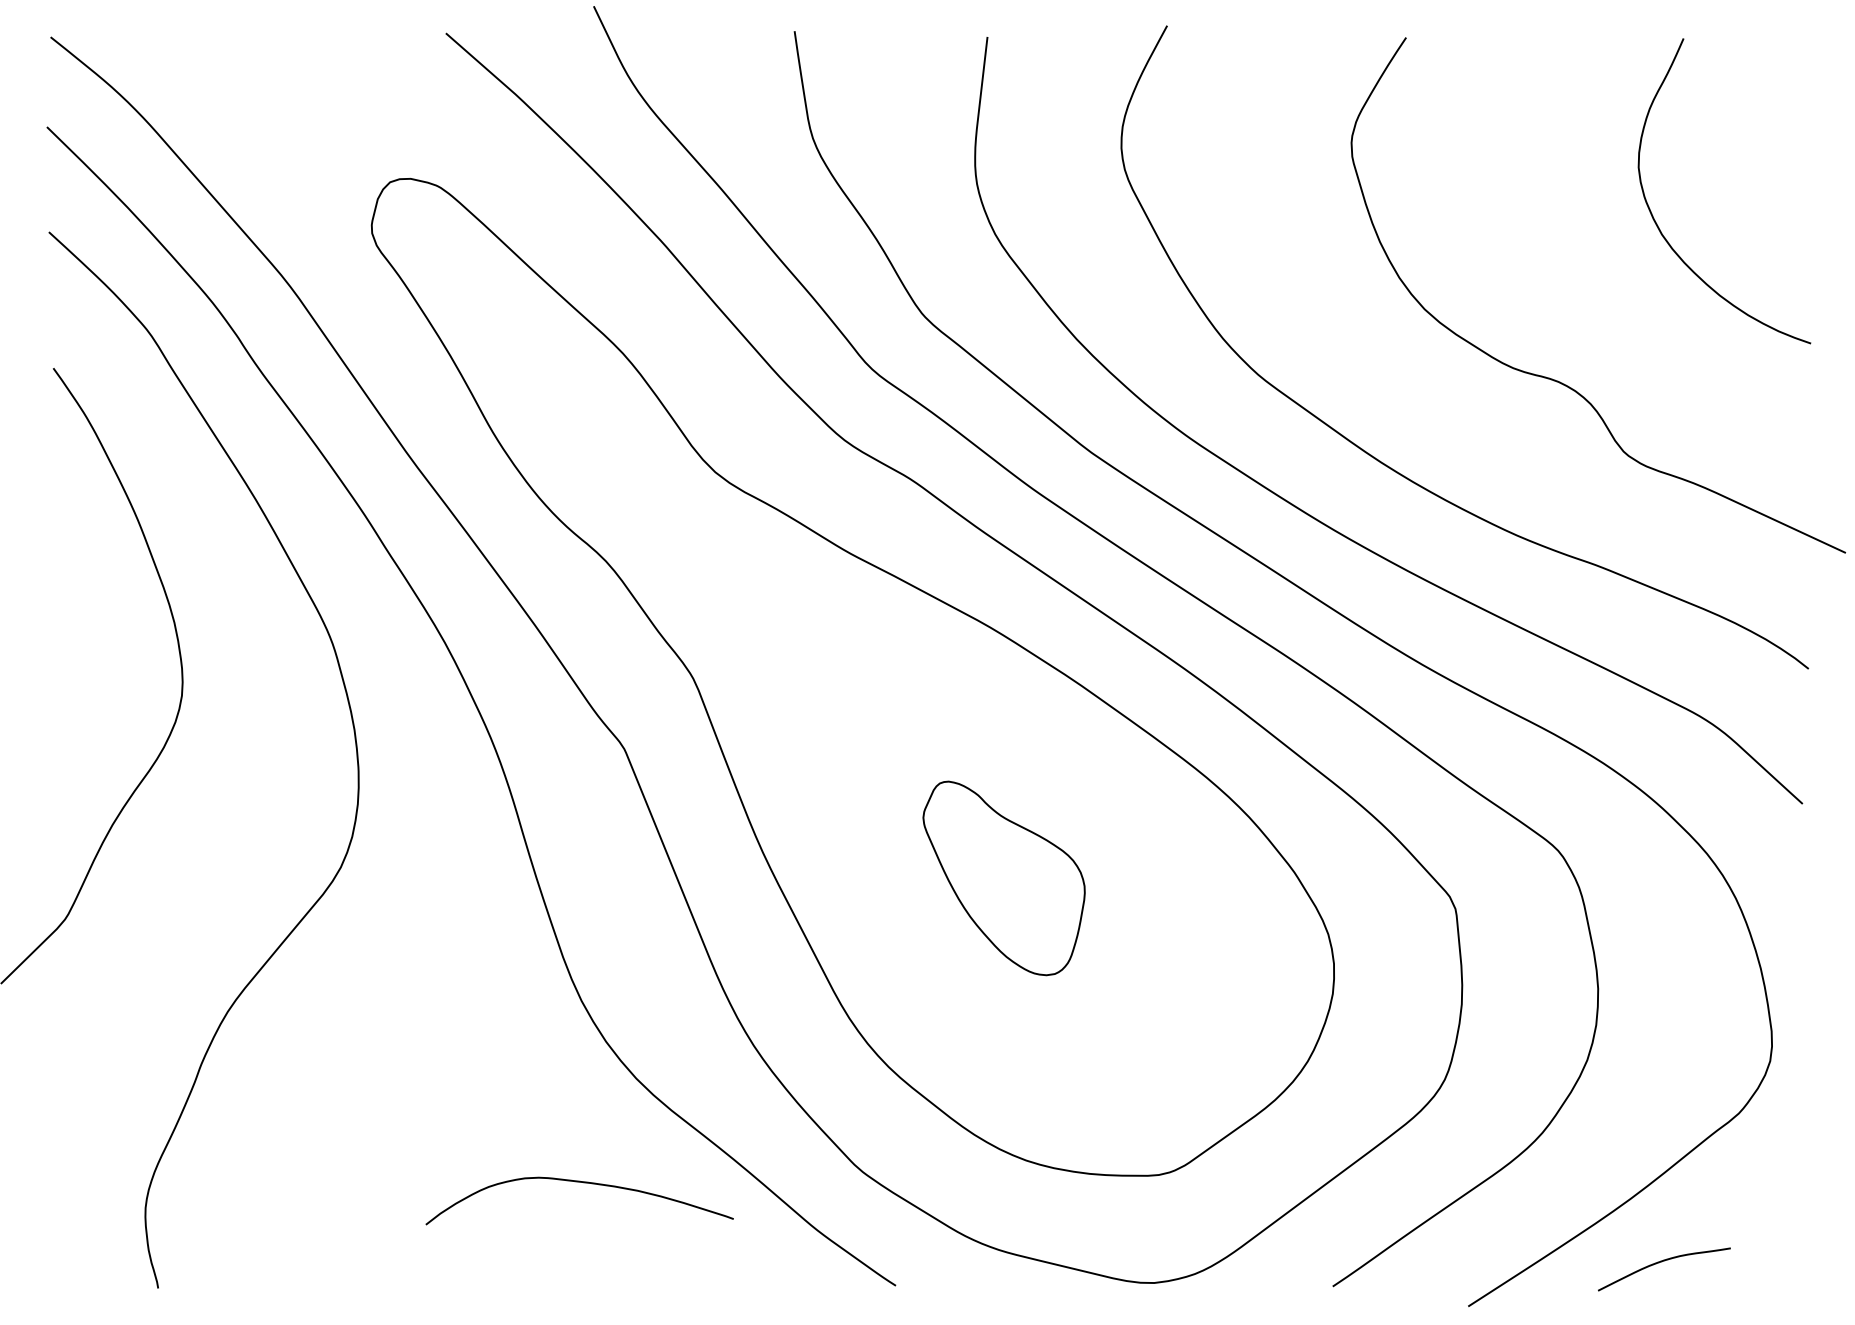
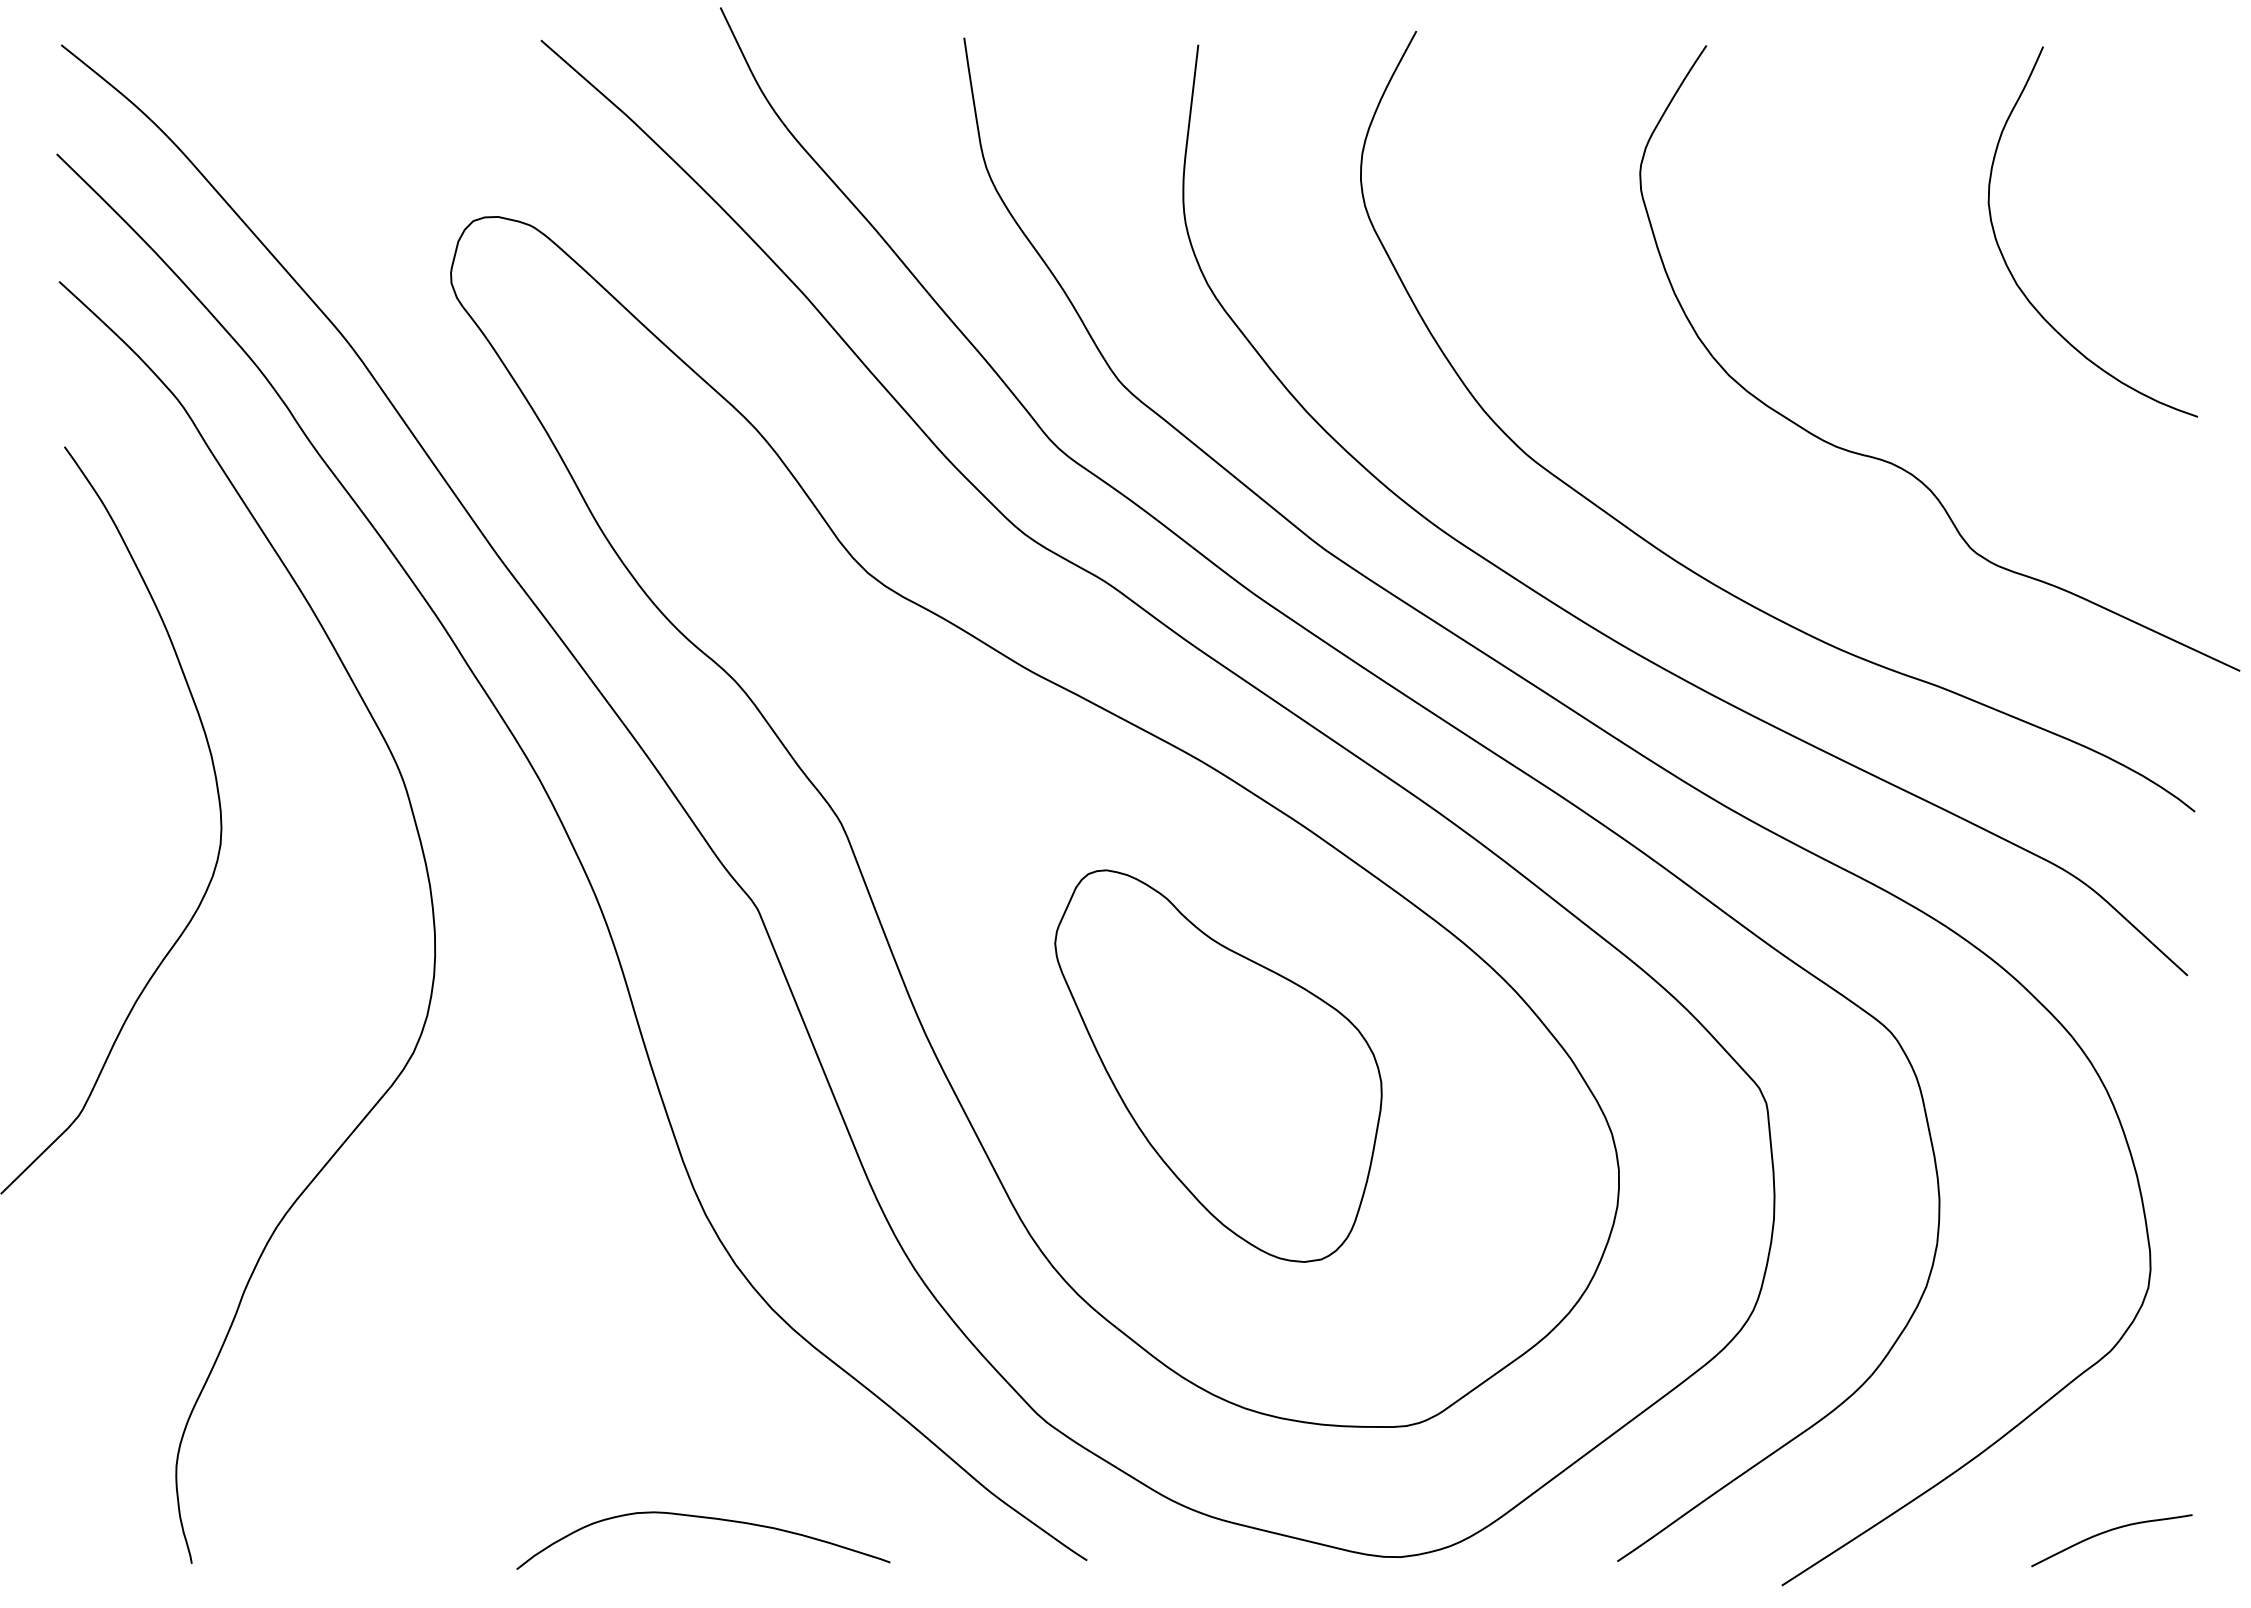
part: (1004, 877) -> (1218, 1065), size x1.67
curve: (579, 1182) -> (703, 1518), moved
curve: (1660, 1262) -> (2107, 1532), moved

